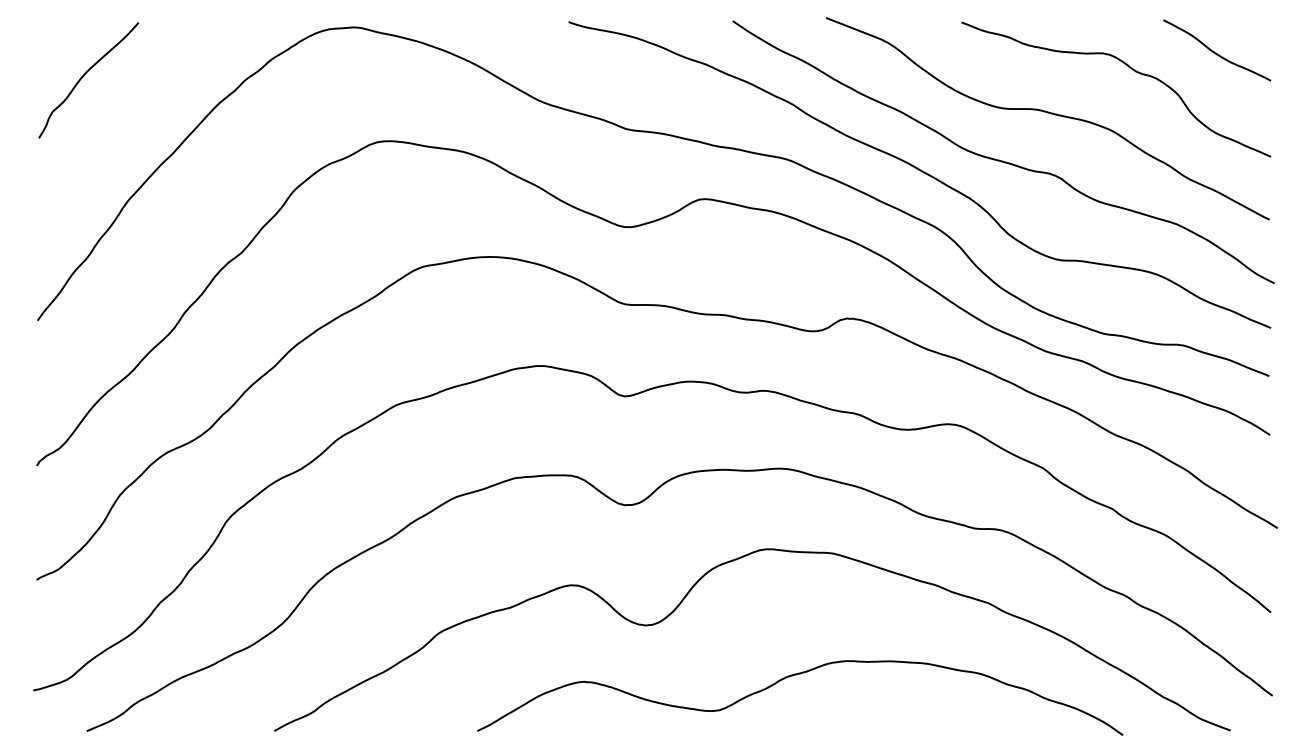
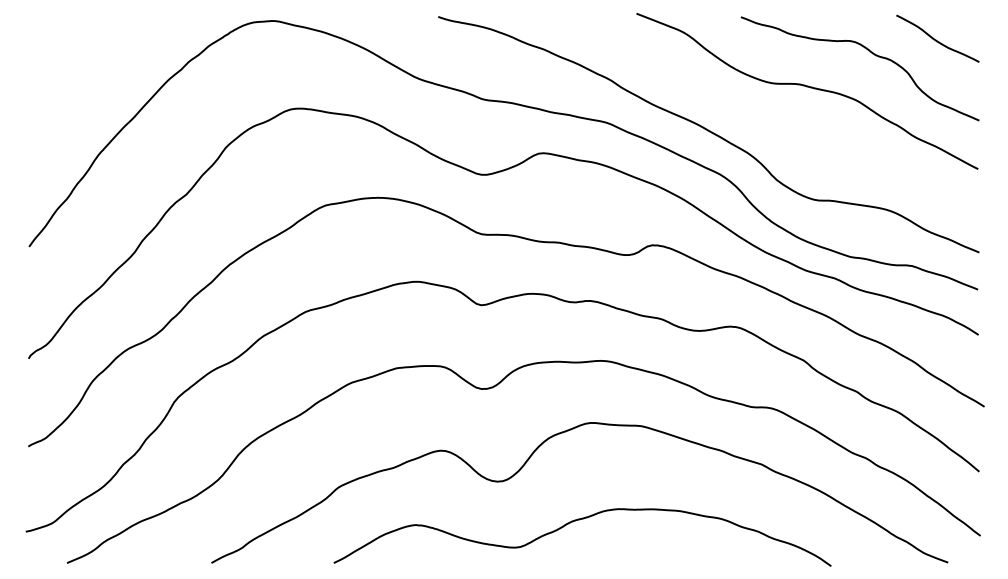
curve: (84, 76) -> (65, 58), removed
curve: (999, 159) -> (770, 122), removed
curve: (796, 675) -> (579, 520), moved

